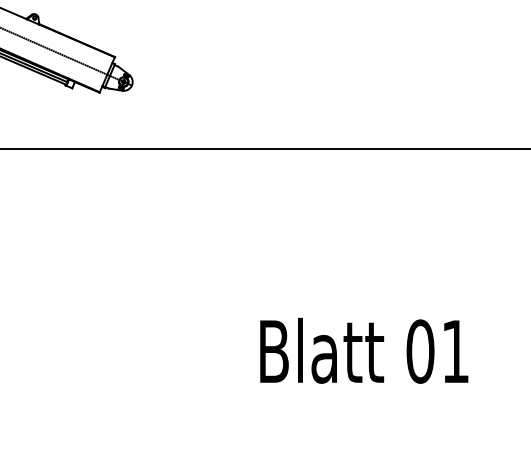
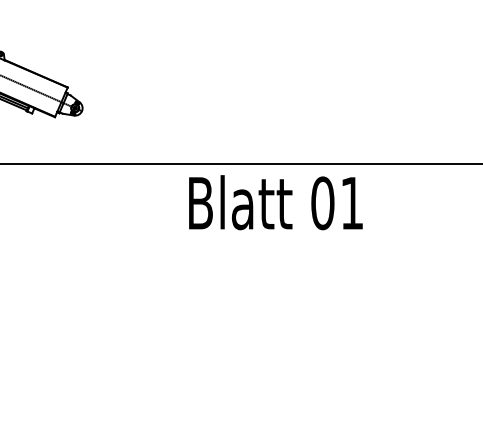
text: (363, 350) -> (275, 202), moved

